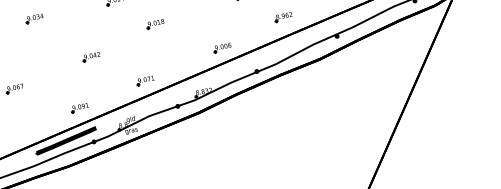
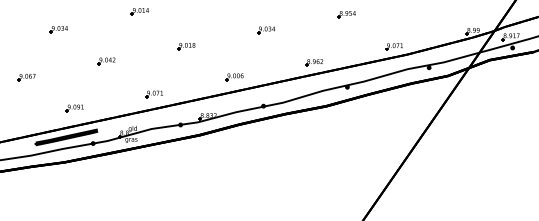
part: (283, 16) -> (314, 62), moved
part: (34, 18) -> (58, 29), moved
part: (155, 24) -> (186, 46), moved
part: (79, 108) -> (74, 108), moved

